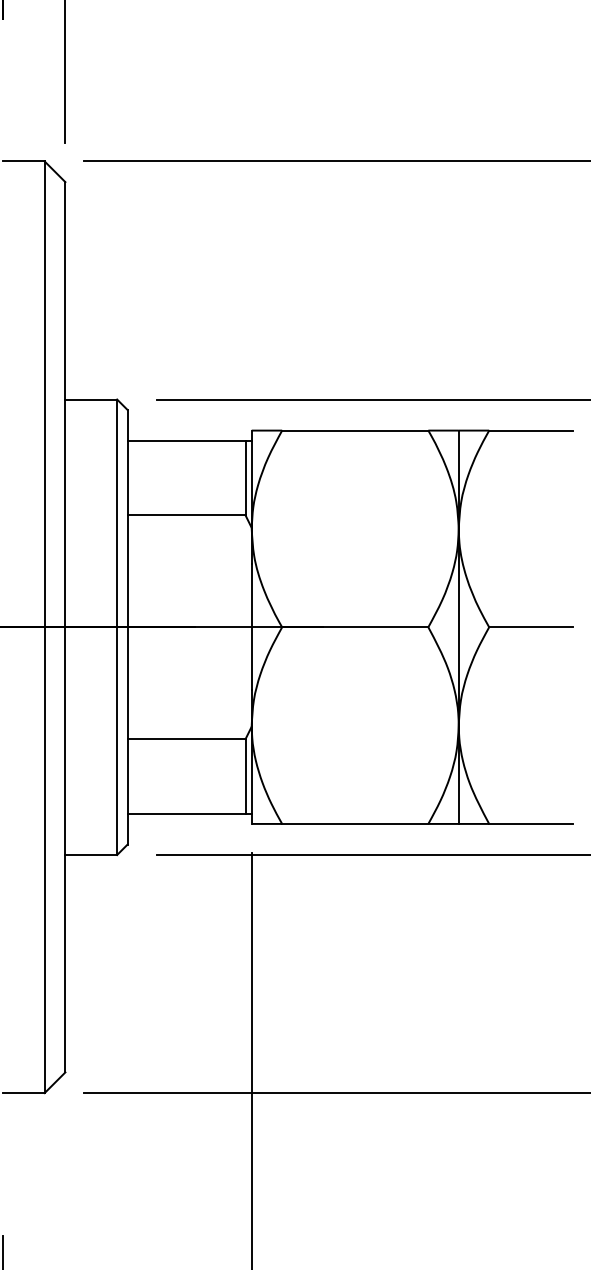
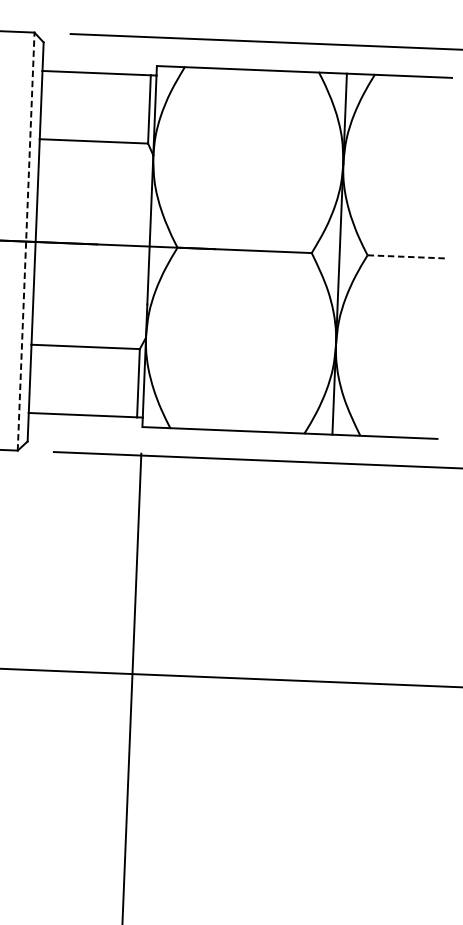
line: (117, 627) -> (26, 241), solid -> dashed
line: (530, 627) -> (405, 257), solid -> dashed

